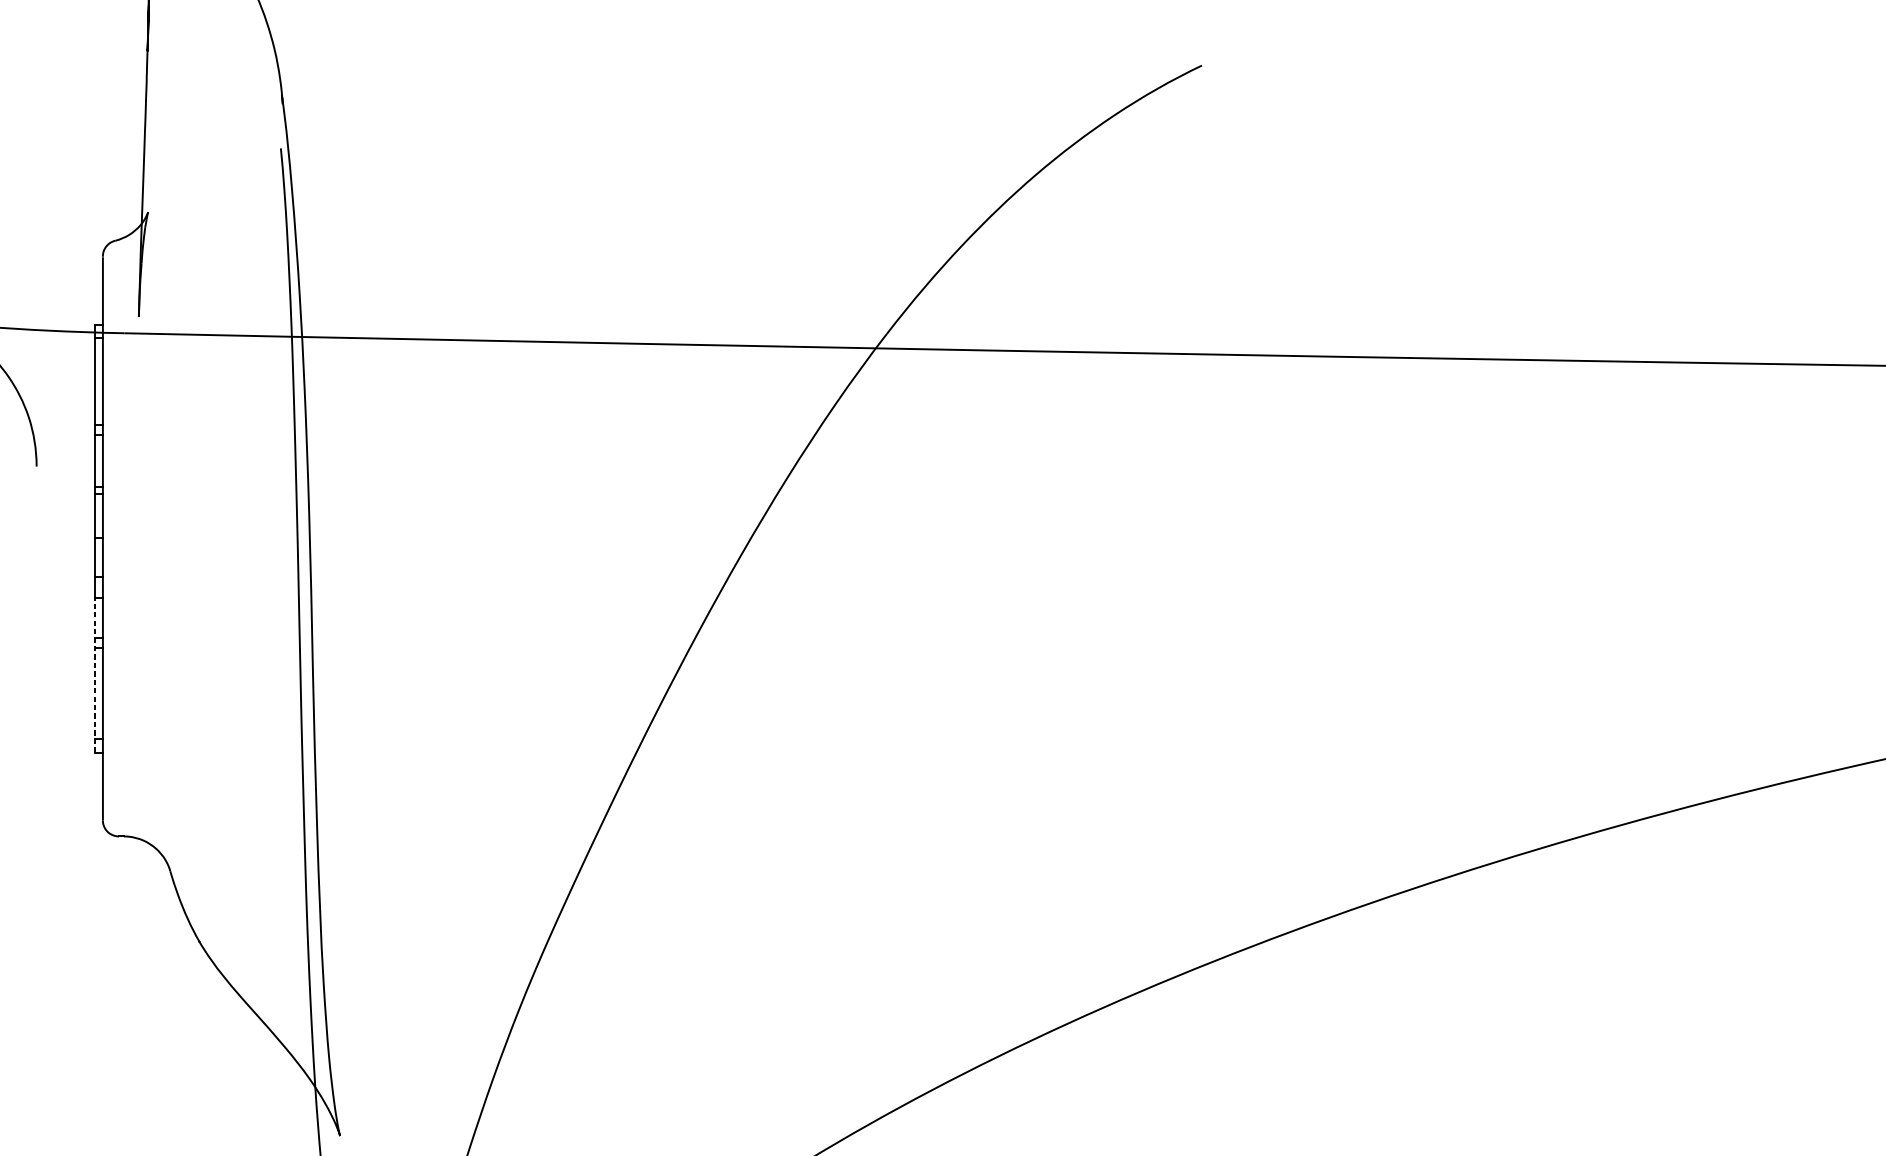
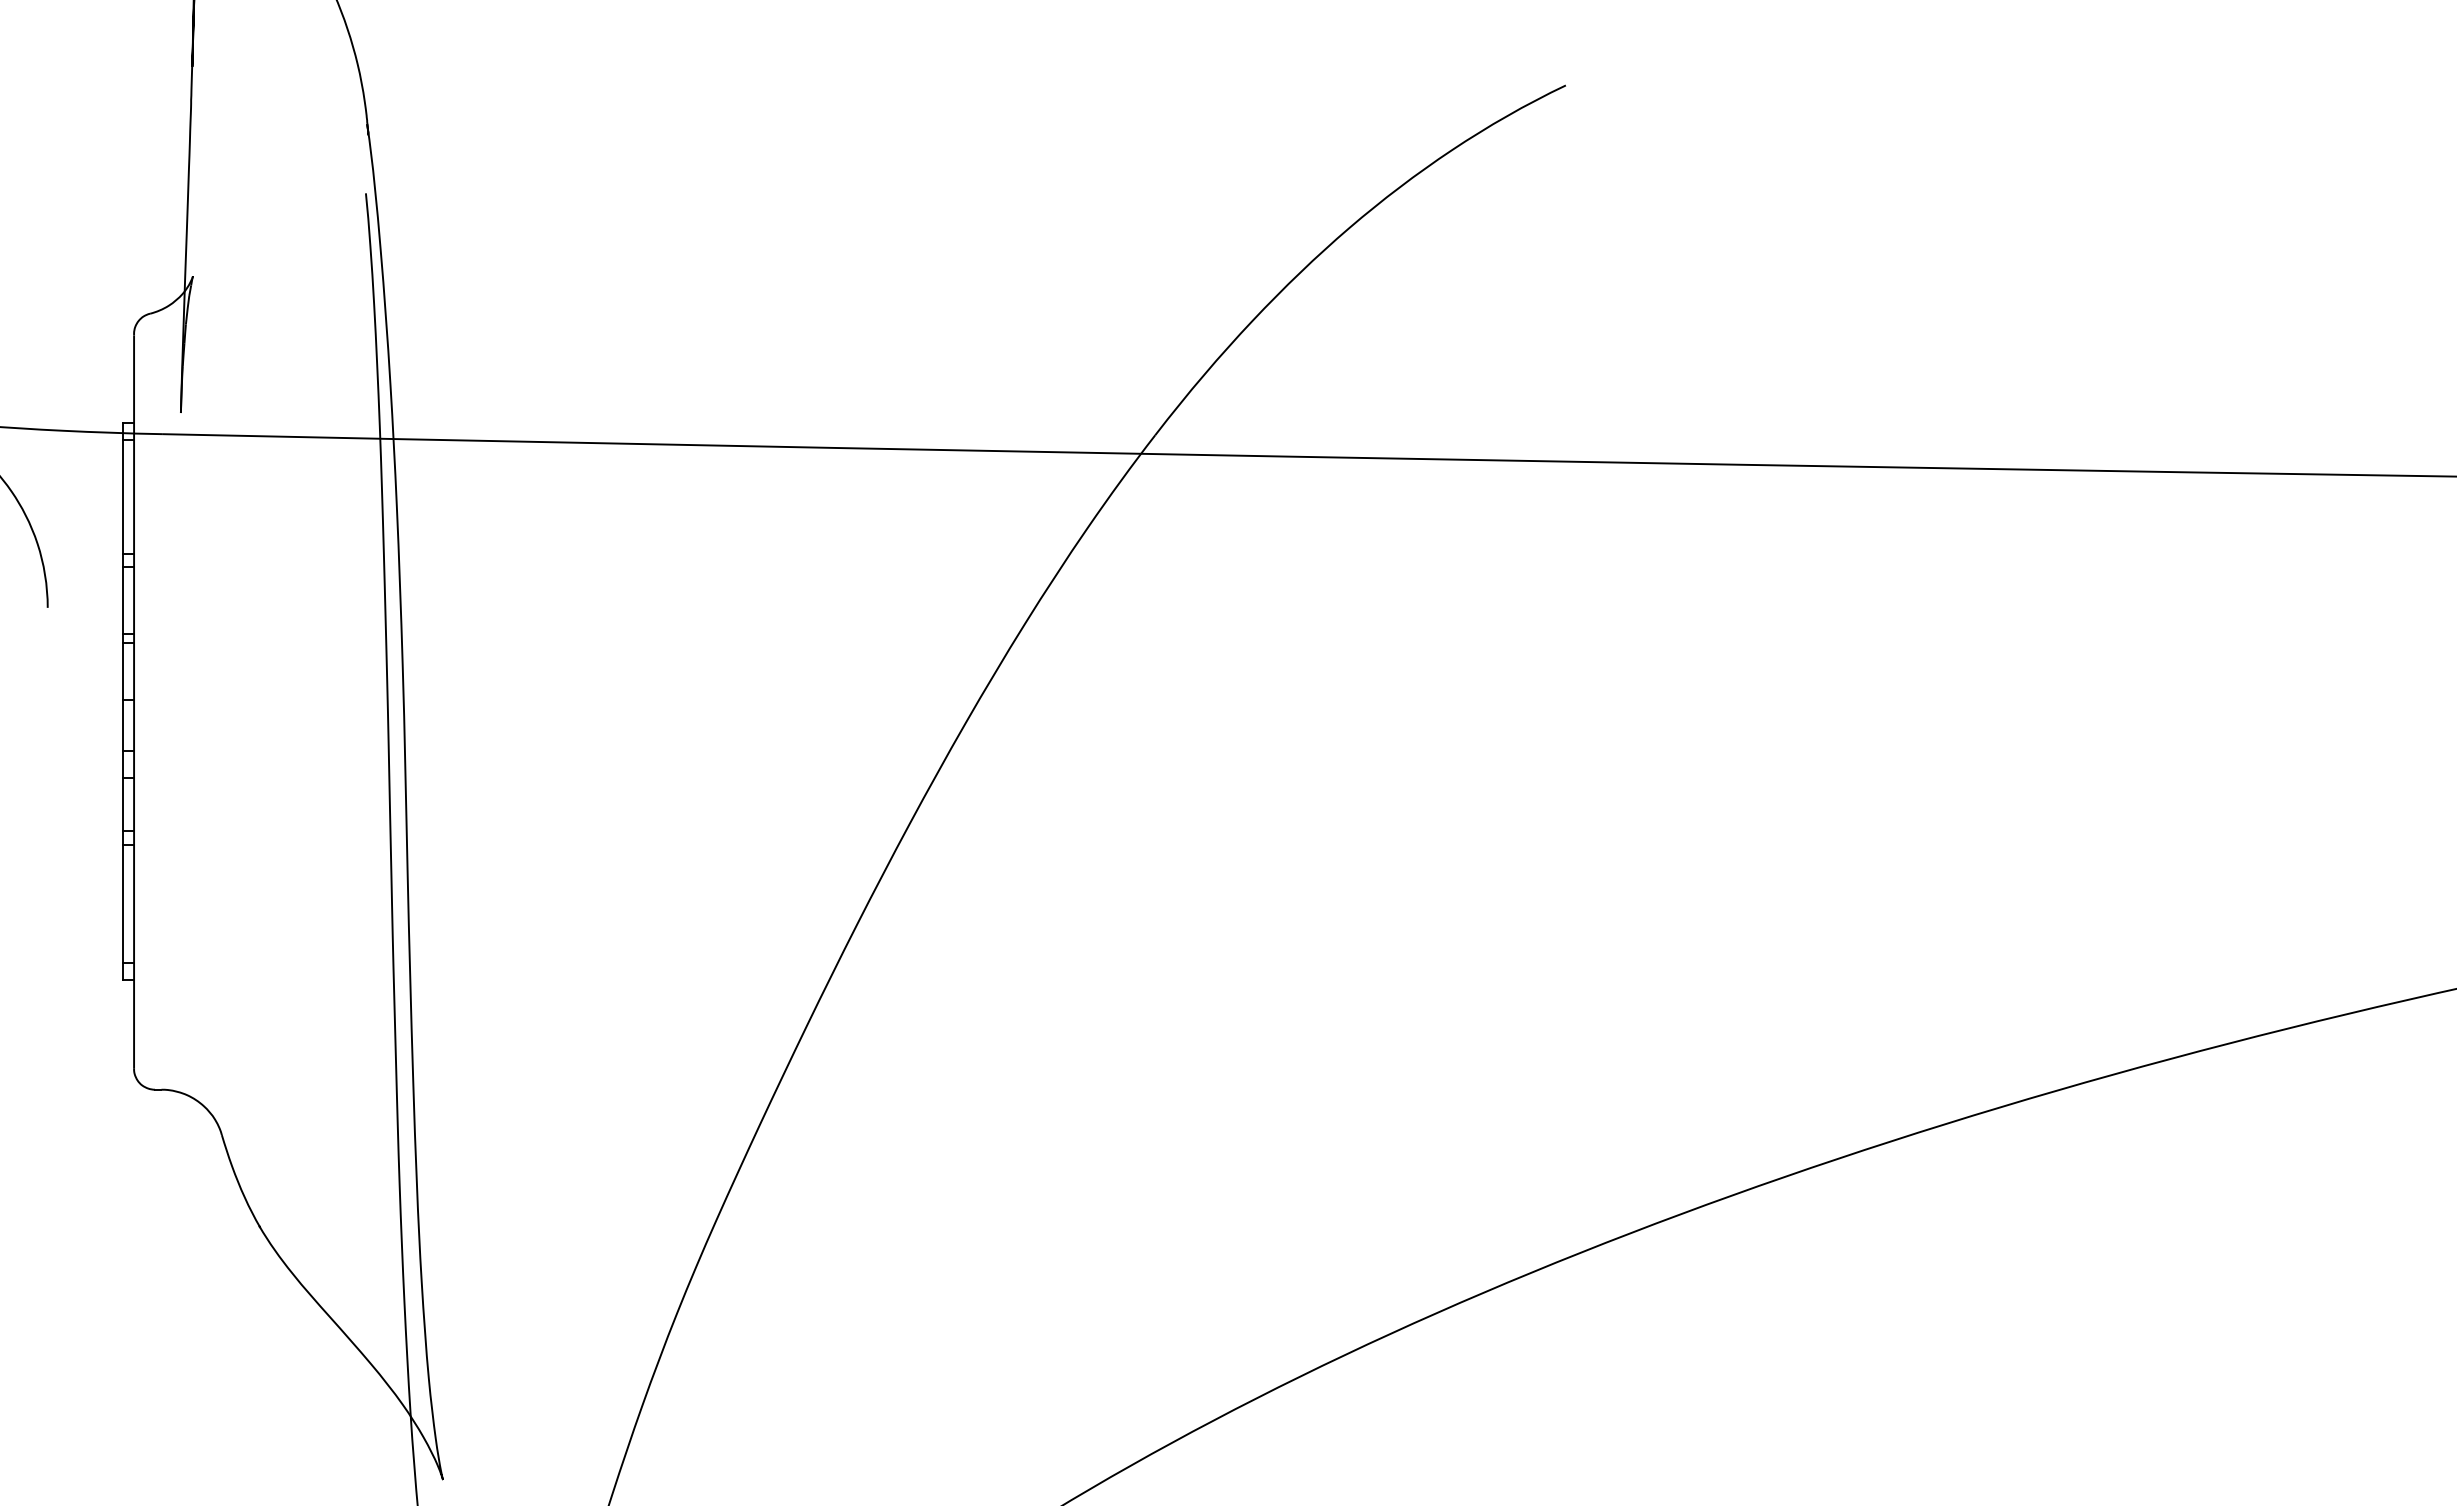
line: (94, 675) -> (123, 879), dashed -> solid

